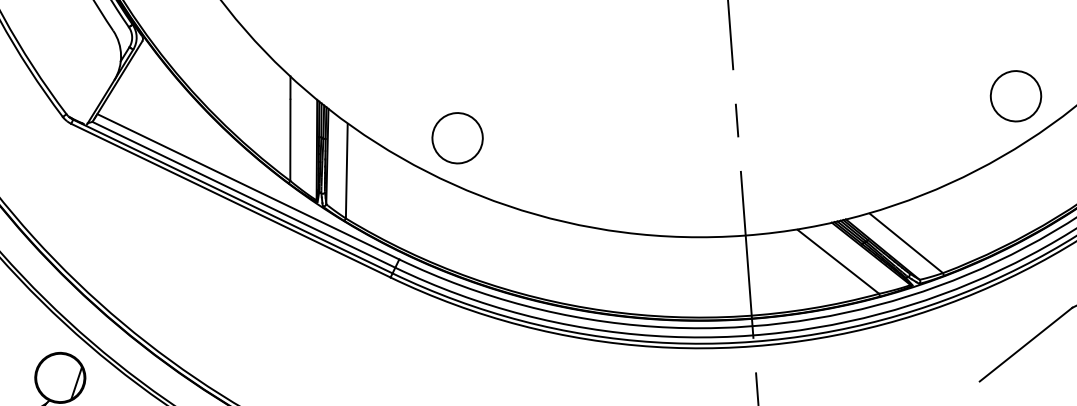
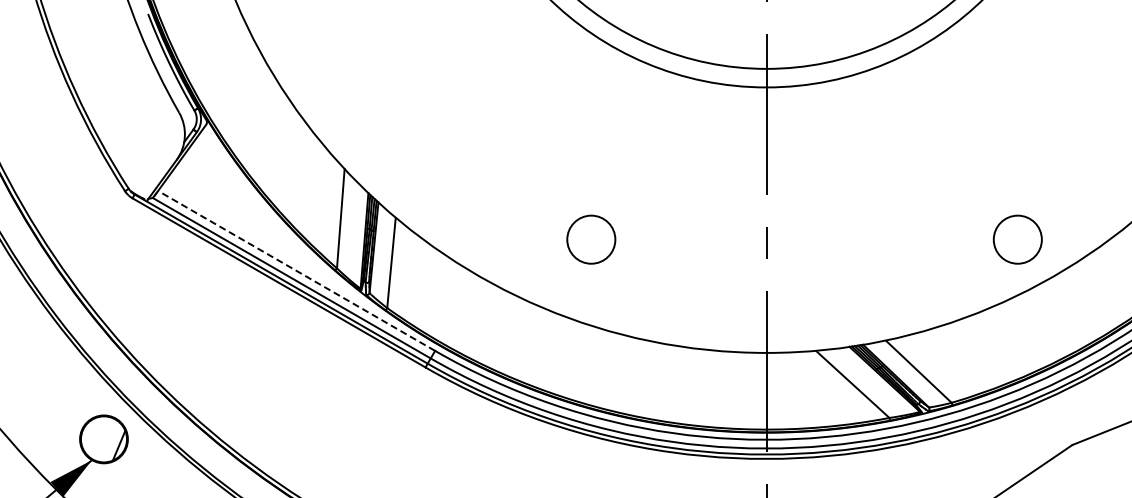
circle: (1015, 96) -> (1017, 239), moved
circle: (457, 138) -> (591, 239), moved
line: (248, 186) -> (296, 270), solid -> dashed

